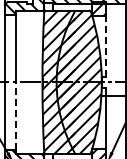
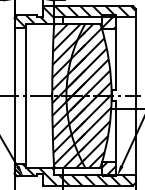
line: (106, 46) -> (116, 59), dashed -> solid
line: (15, 116) -> (25, 129), dashed -> solid

